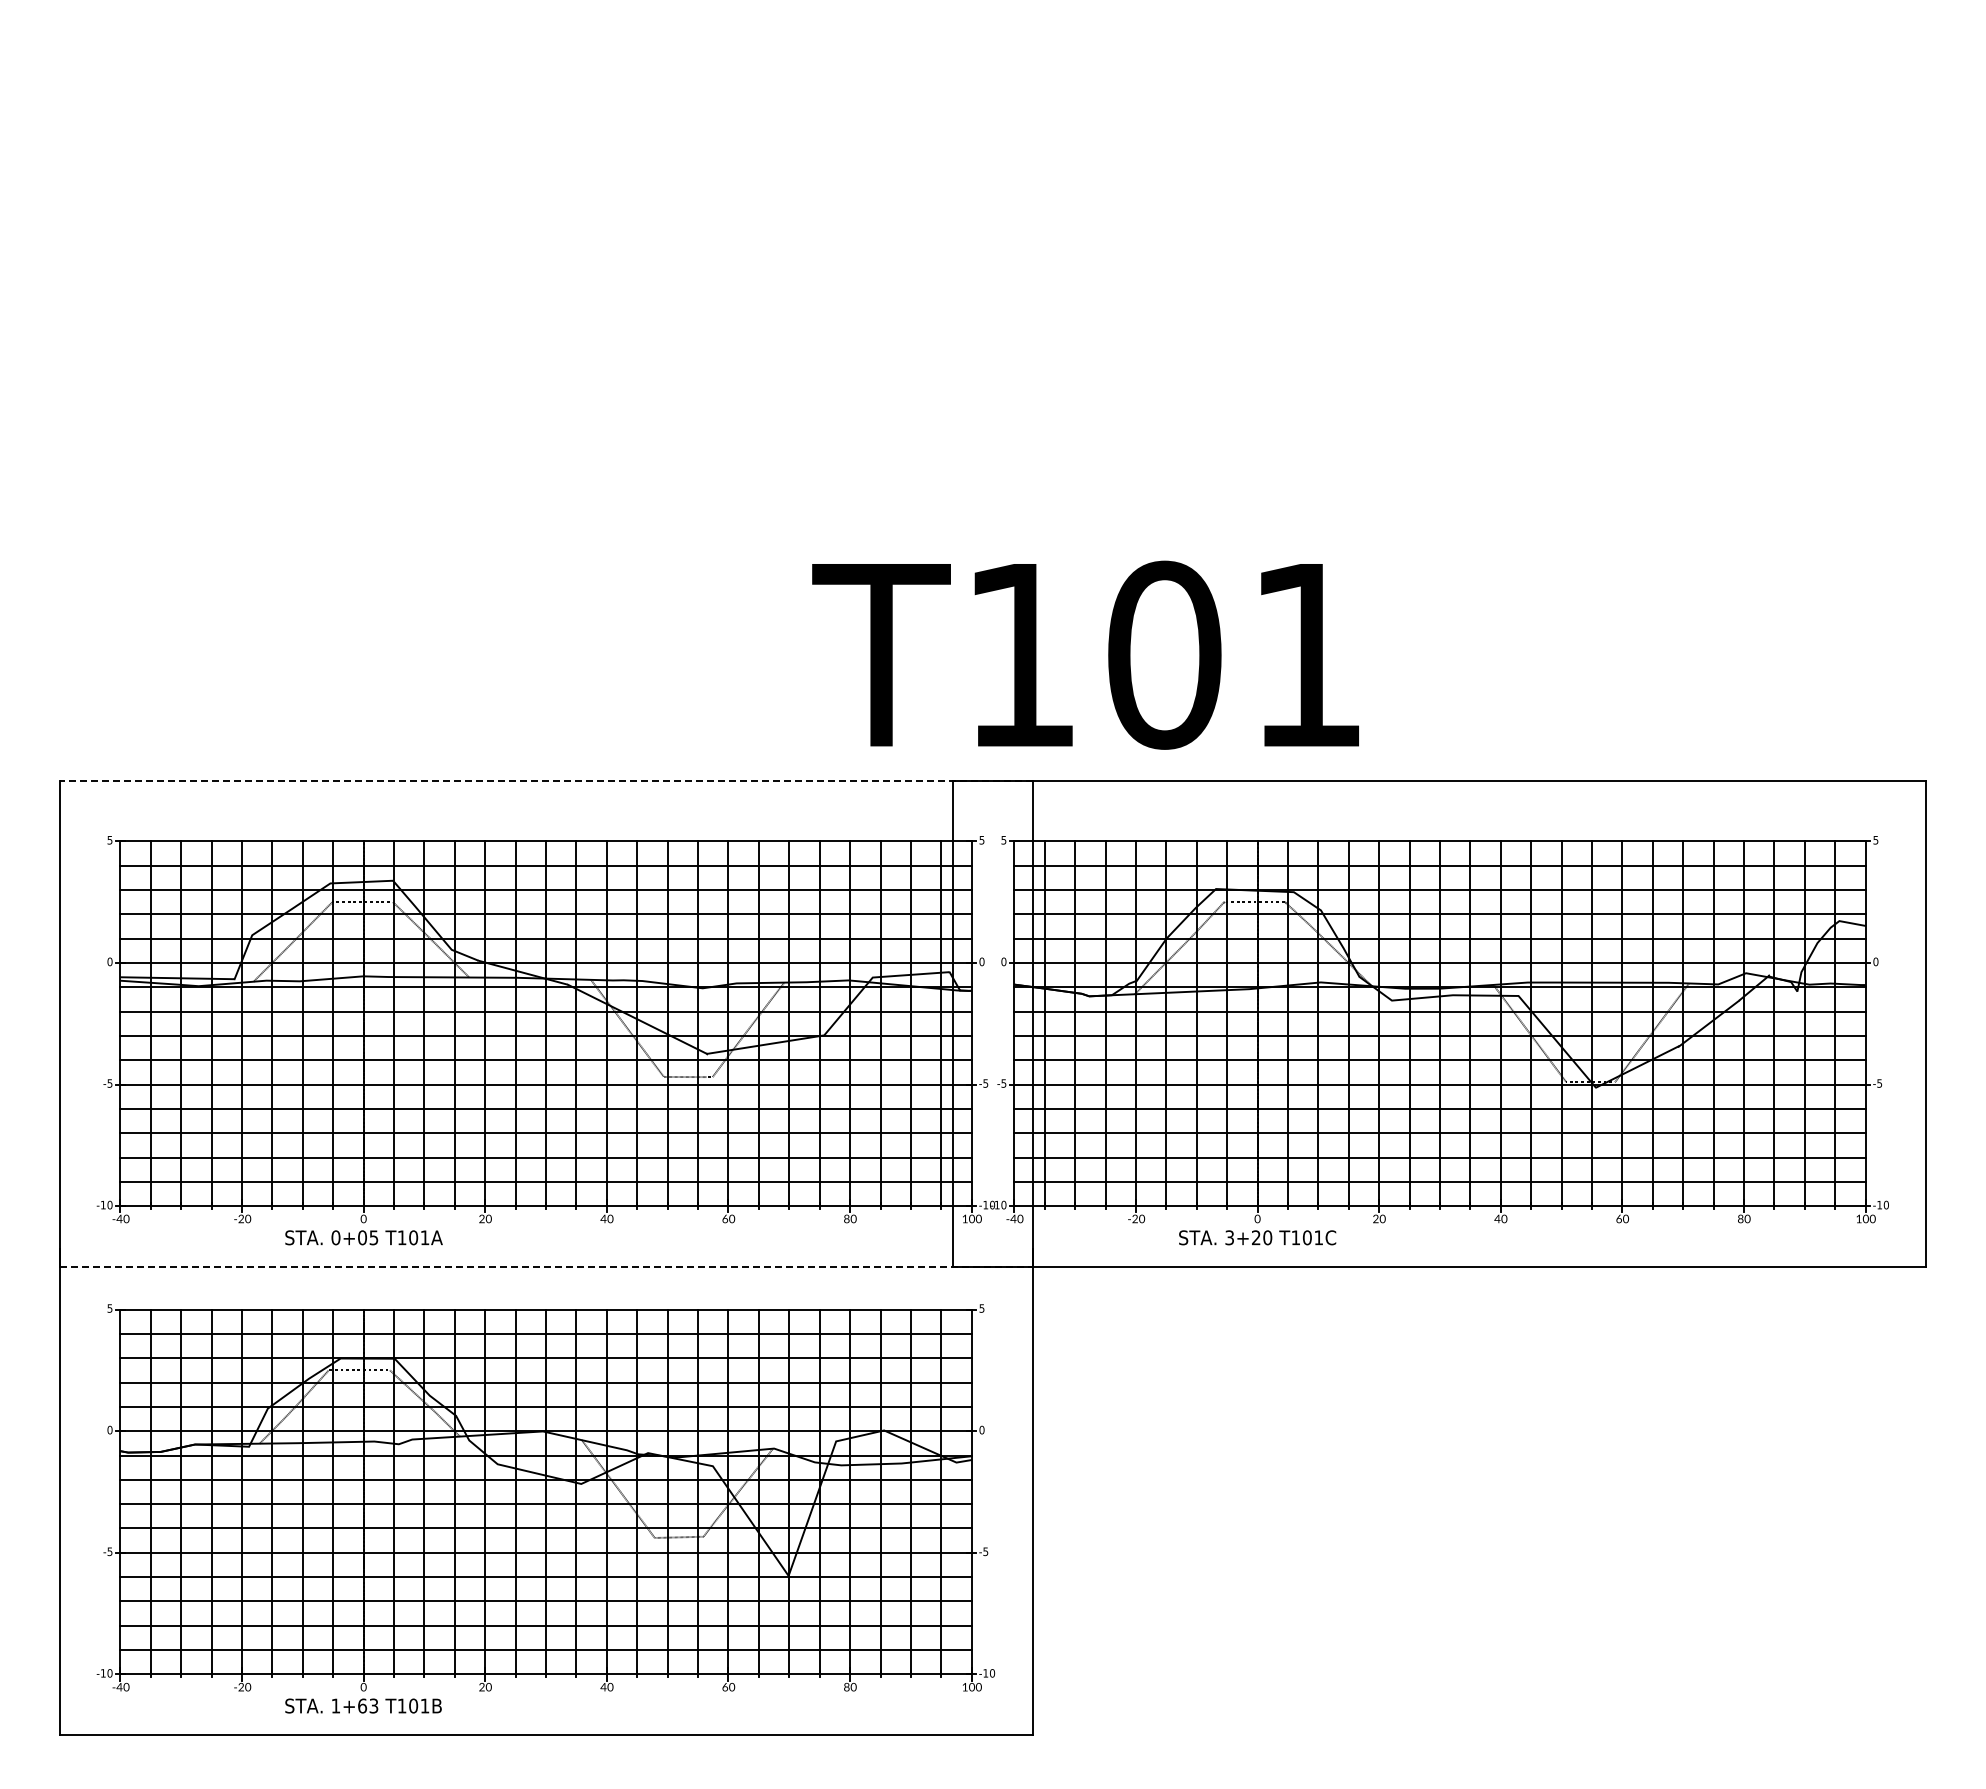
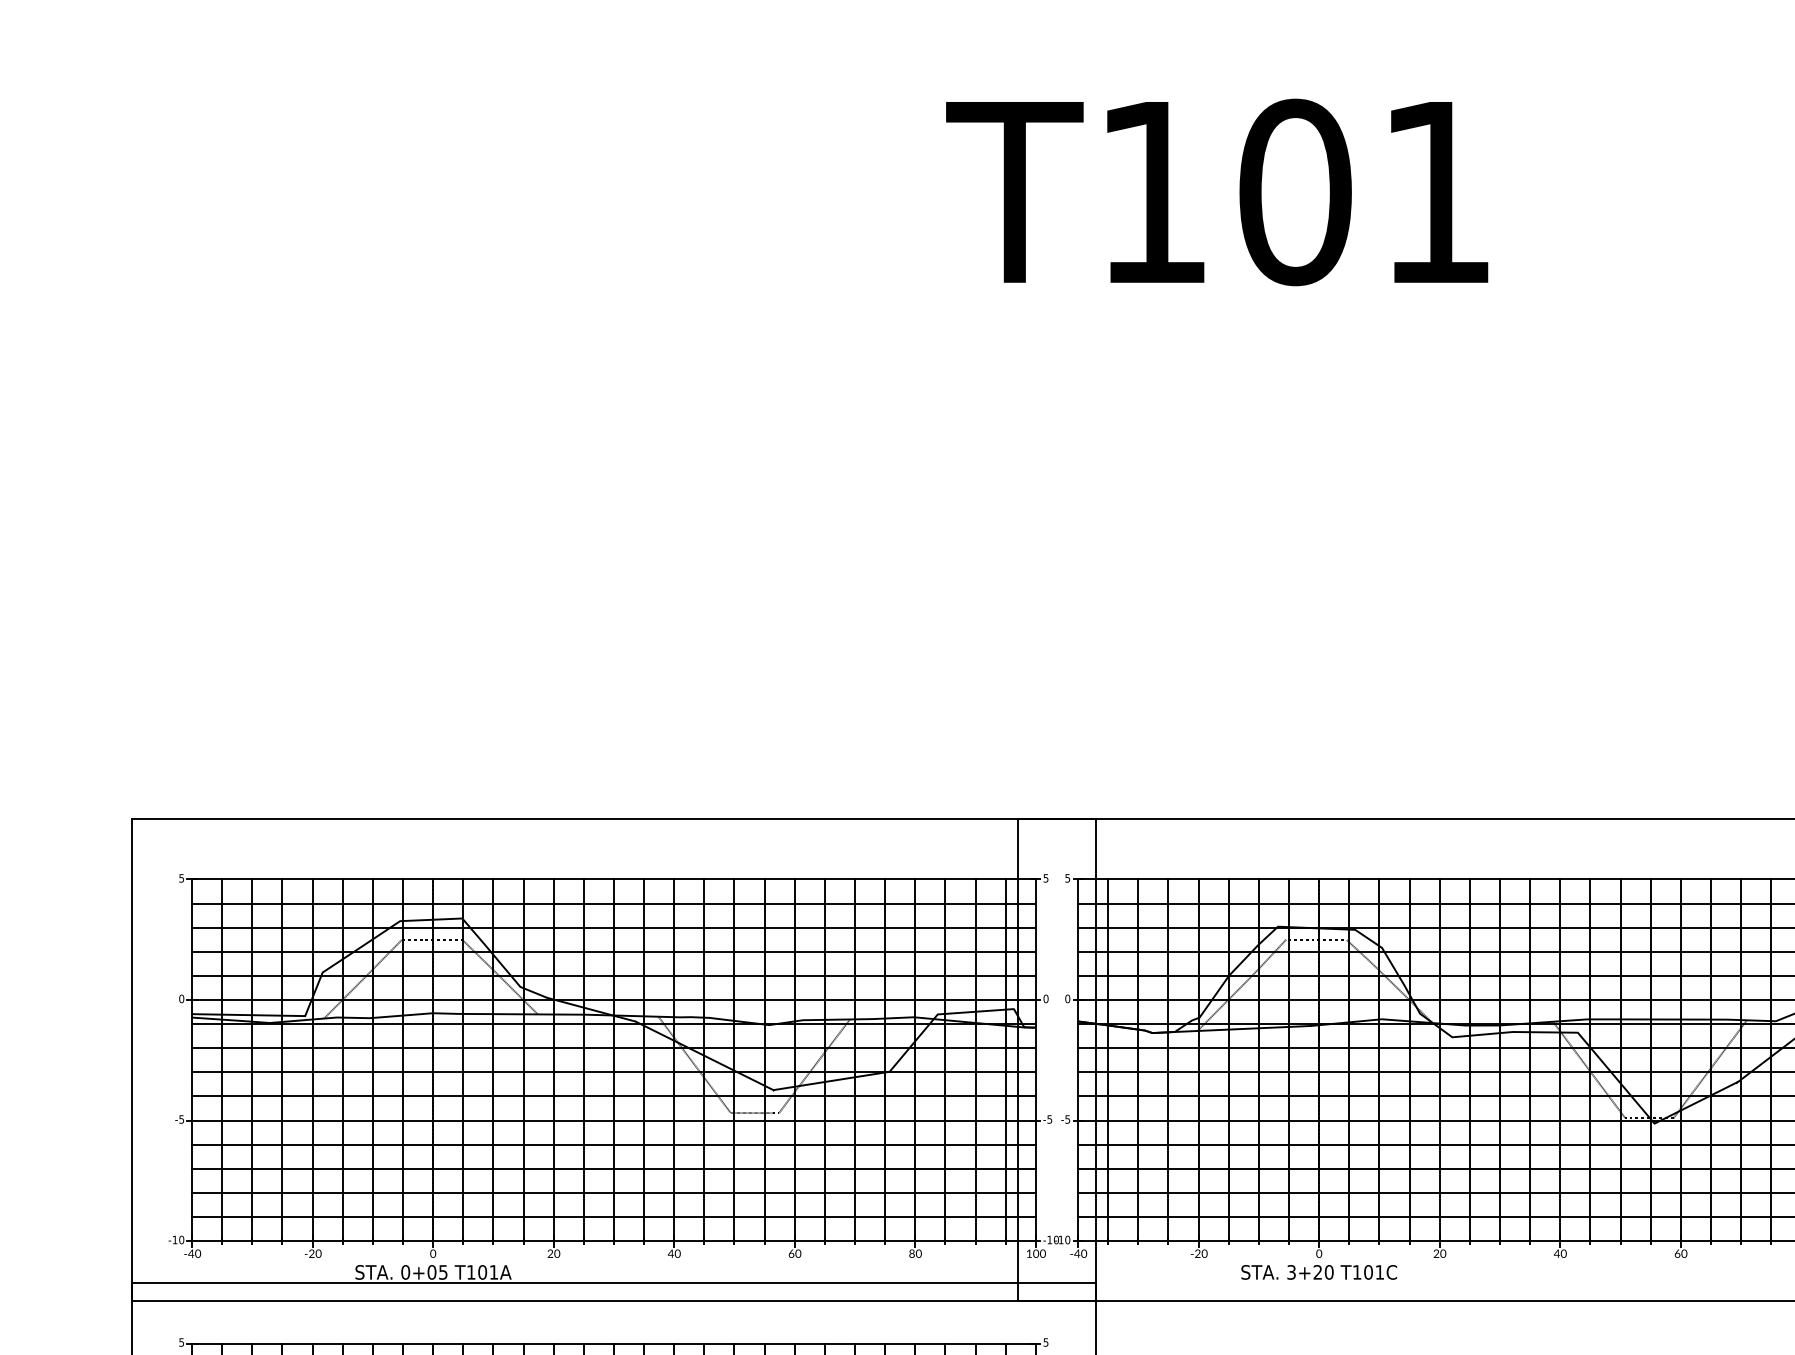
text: (1085, 654) -> (1217, 191), moved
line: (545, 780) -> (613, 819), dashed -> solid
line: (545, 1248) -> (613, 1283), added
line: (546, 1267) -> (614, 1301), dashed -> solid

